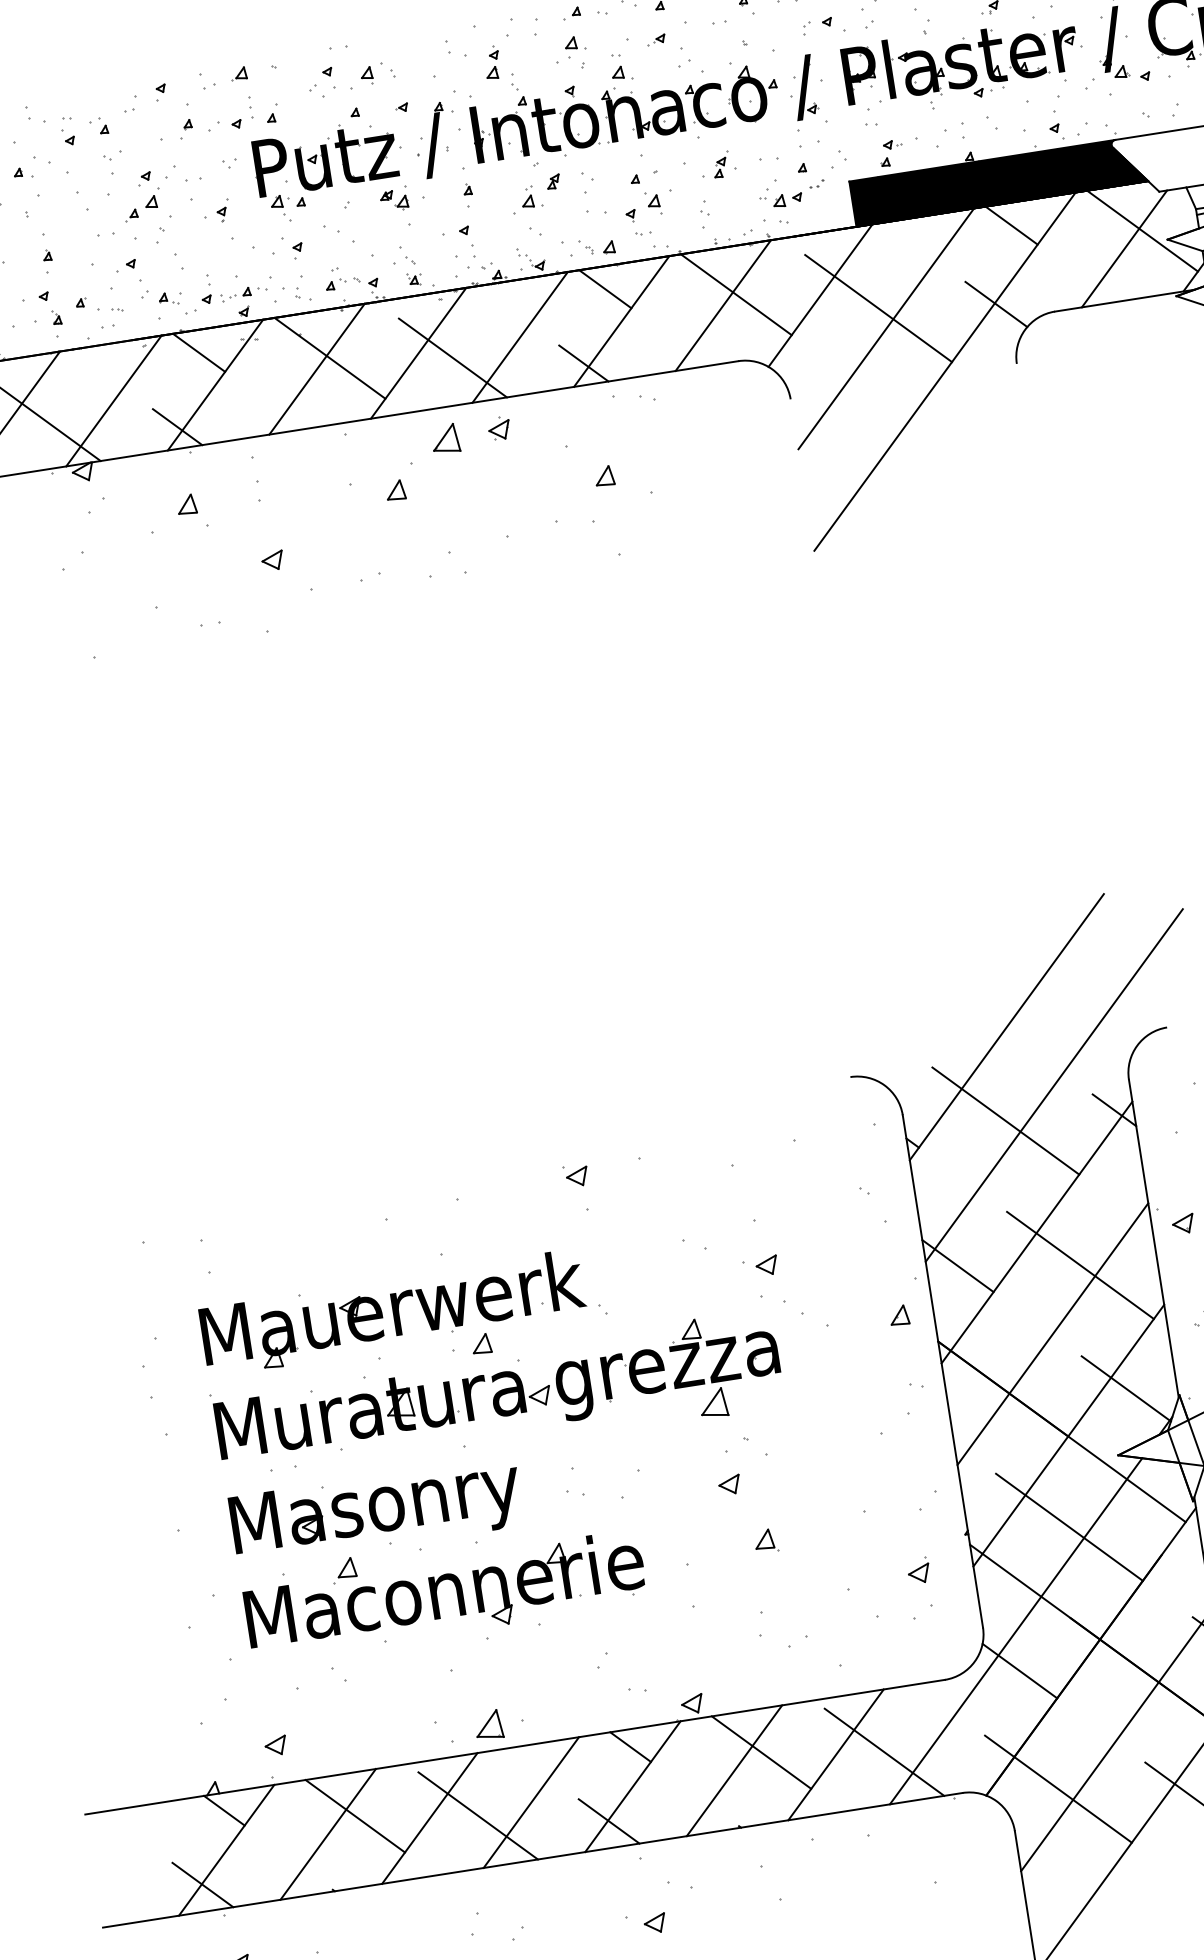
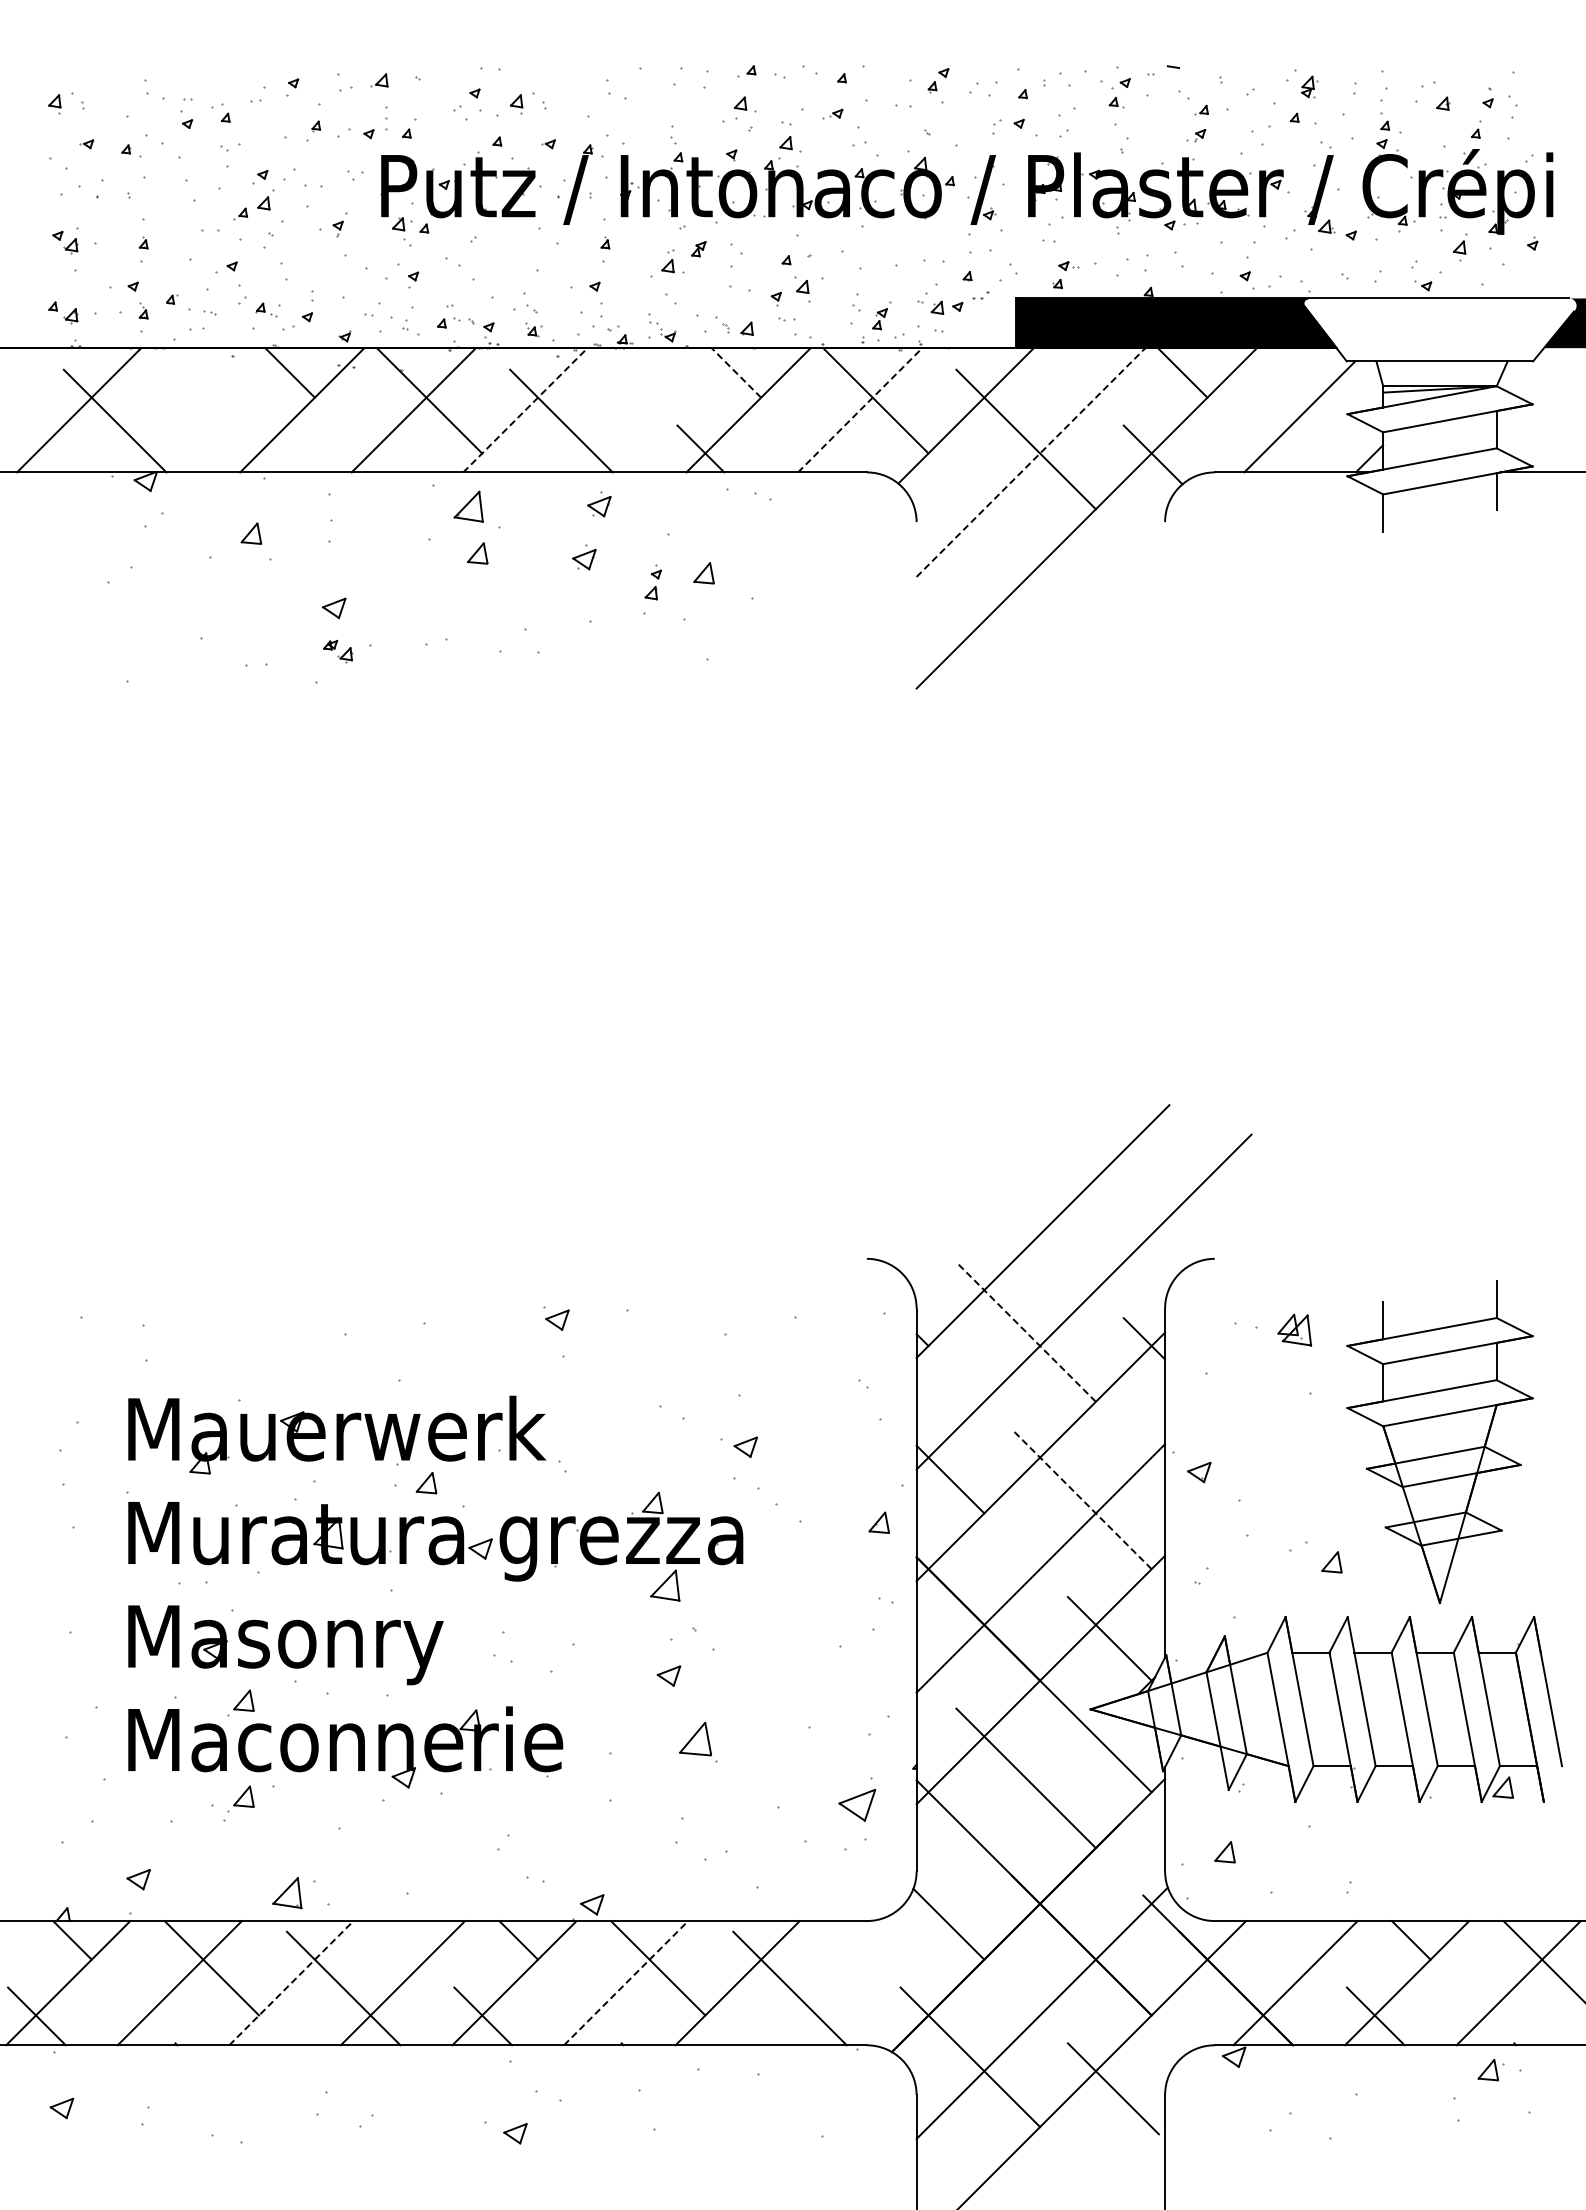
part: (491, 63) -> (652, 582), moved
part: (721, 164) -> (881, 315), moved
part: (394, 200) -> (338, 651), moved
line: (1141, 230) -> (1321, 400), removed
line: (605, 288) -> (736, 372), solid -> dashed
part: (236, 294) -> (339, 316), removed
line: (723, 305) -> (860, 410), solid -> dashed
line: (886, 328) -> (1031, 462), solid -> dashed
line: (519, 337) -> (636, 410), removed
line: (418, 353) -> (525, 410), solid -> dashed
line: (113, 401) -> (190, 410), removed
line: (177, 426) -> (254, 448), removed
part: (445, 438) -> (468, 506), moved
part: (493, 478) -> (584, 557), added
line: (1006, 1121) -> (1026, 1332), solid -> dashed
line: (1080, 1265) -> (1081, 1499), solid -> dashed
part: (766, 1541) -> (698, 1742), size x1.6
part: (918, 1570) -> (857, 1799), size x1.6
line: (1016, 1630) -> (951, 1880), removed
part: (357, 1657) -> (240, 1798), added
part: (489, 1725) -> (287, 1893), moved
line: (734, 1771) -> (626, 1983), solid -> dashed
line: (429, 1818) -> (291, 1983), solid -> dashed

